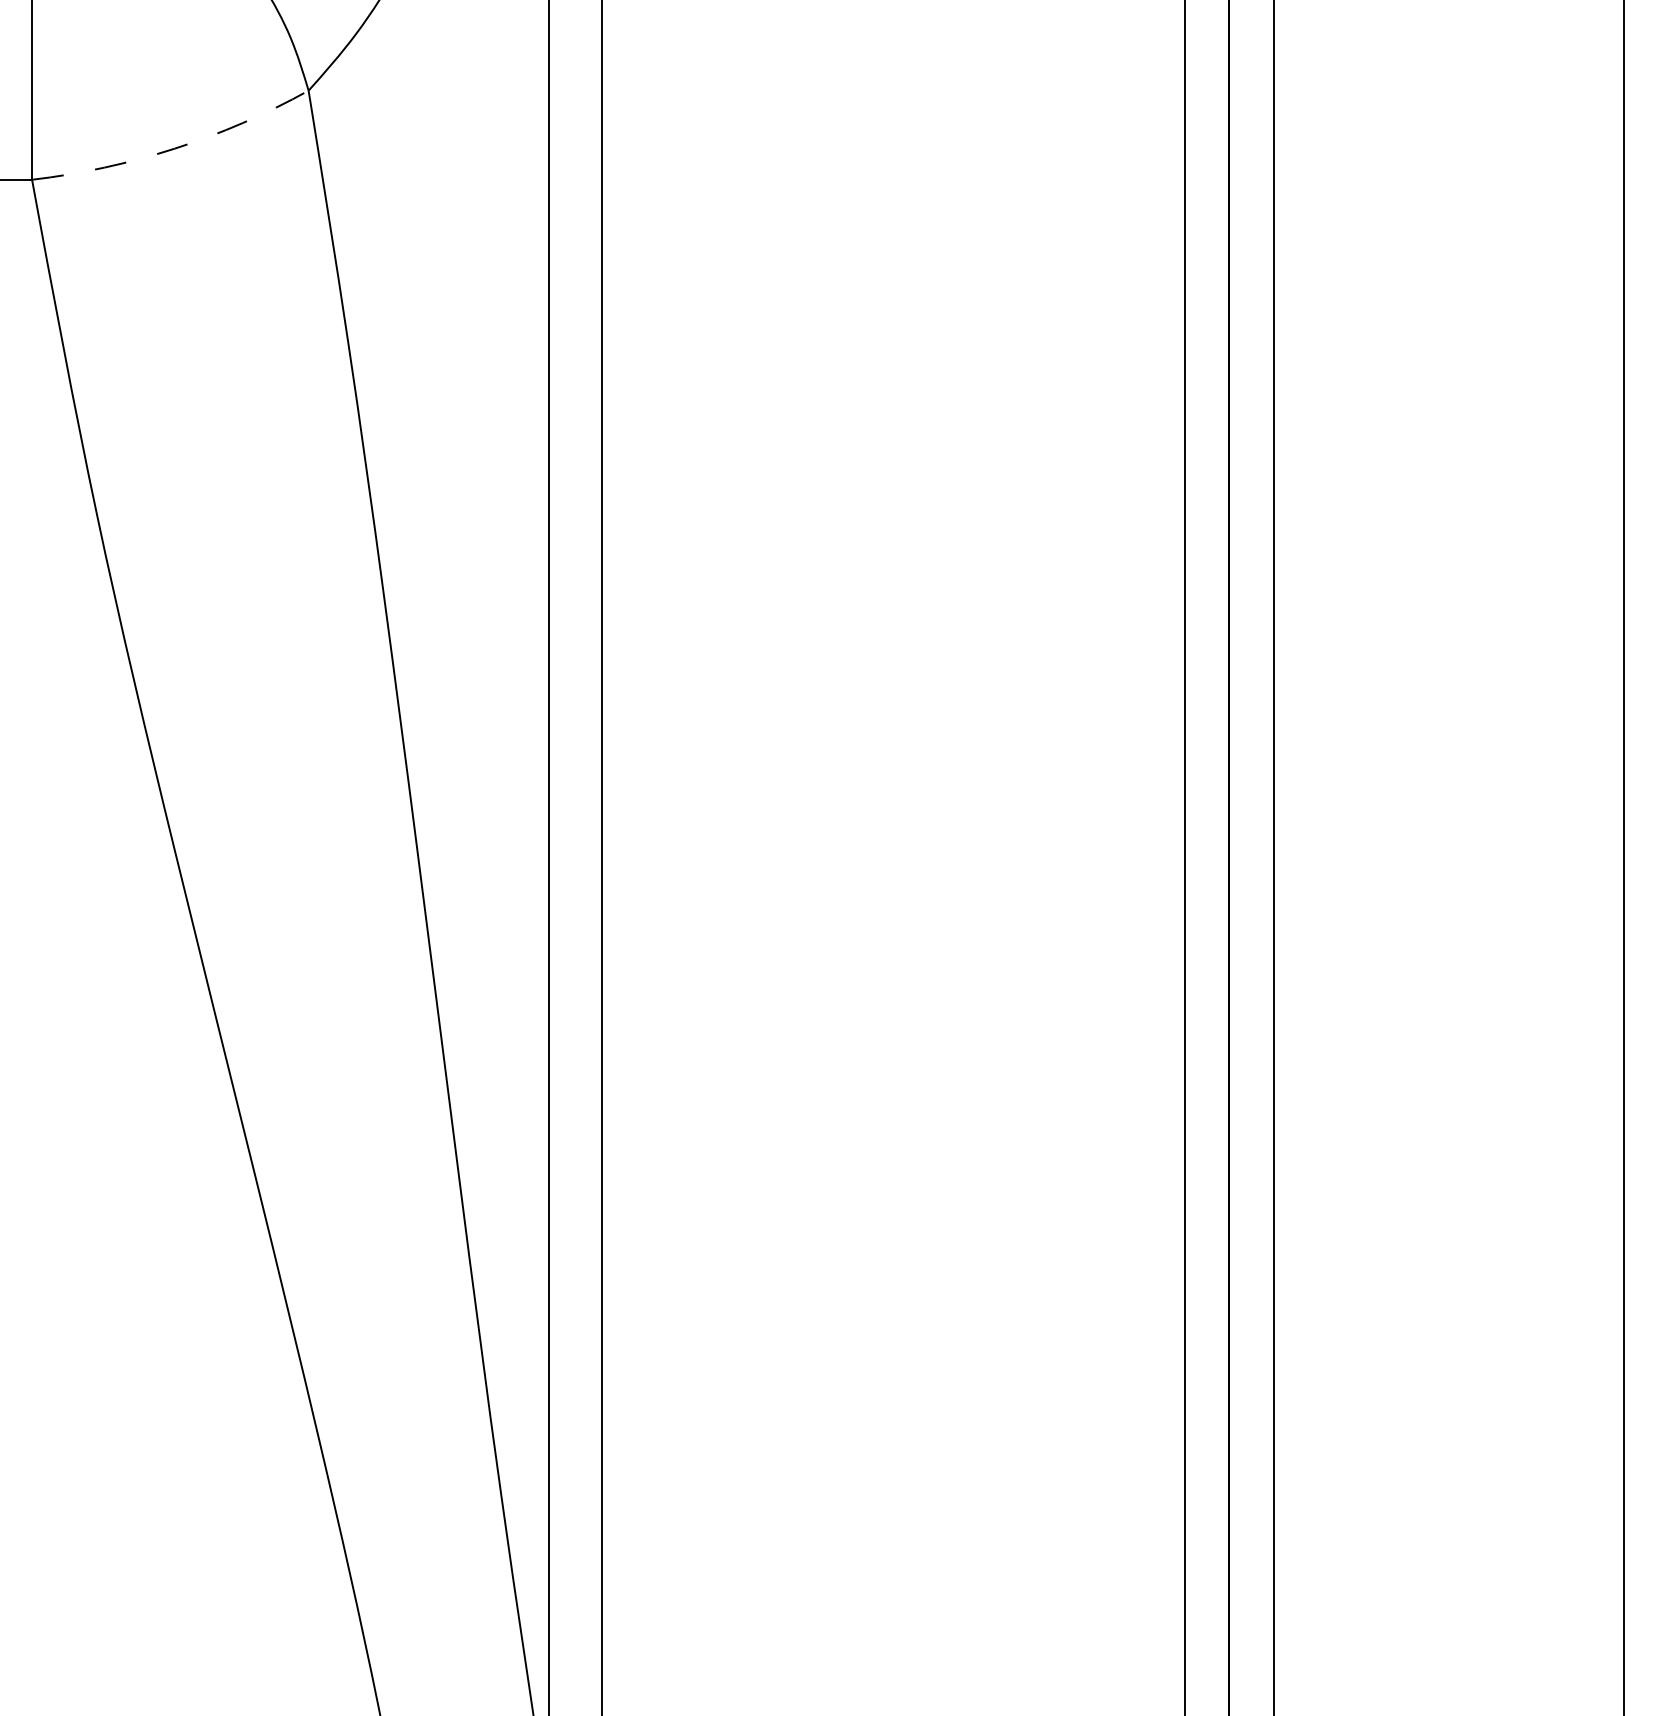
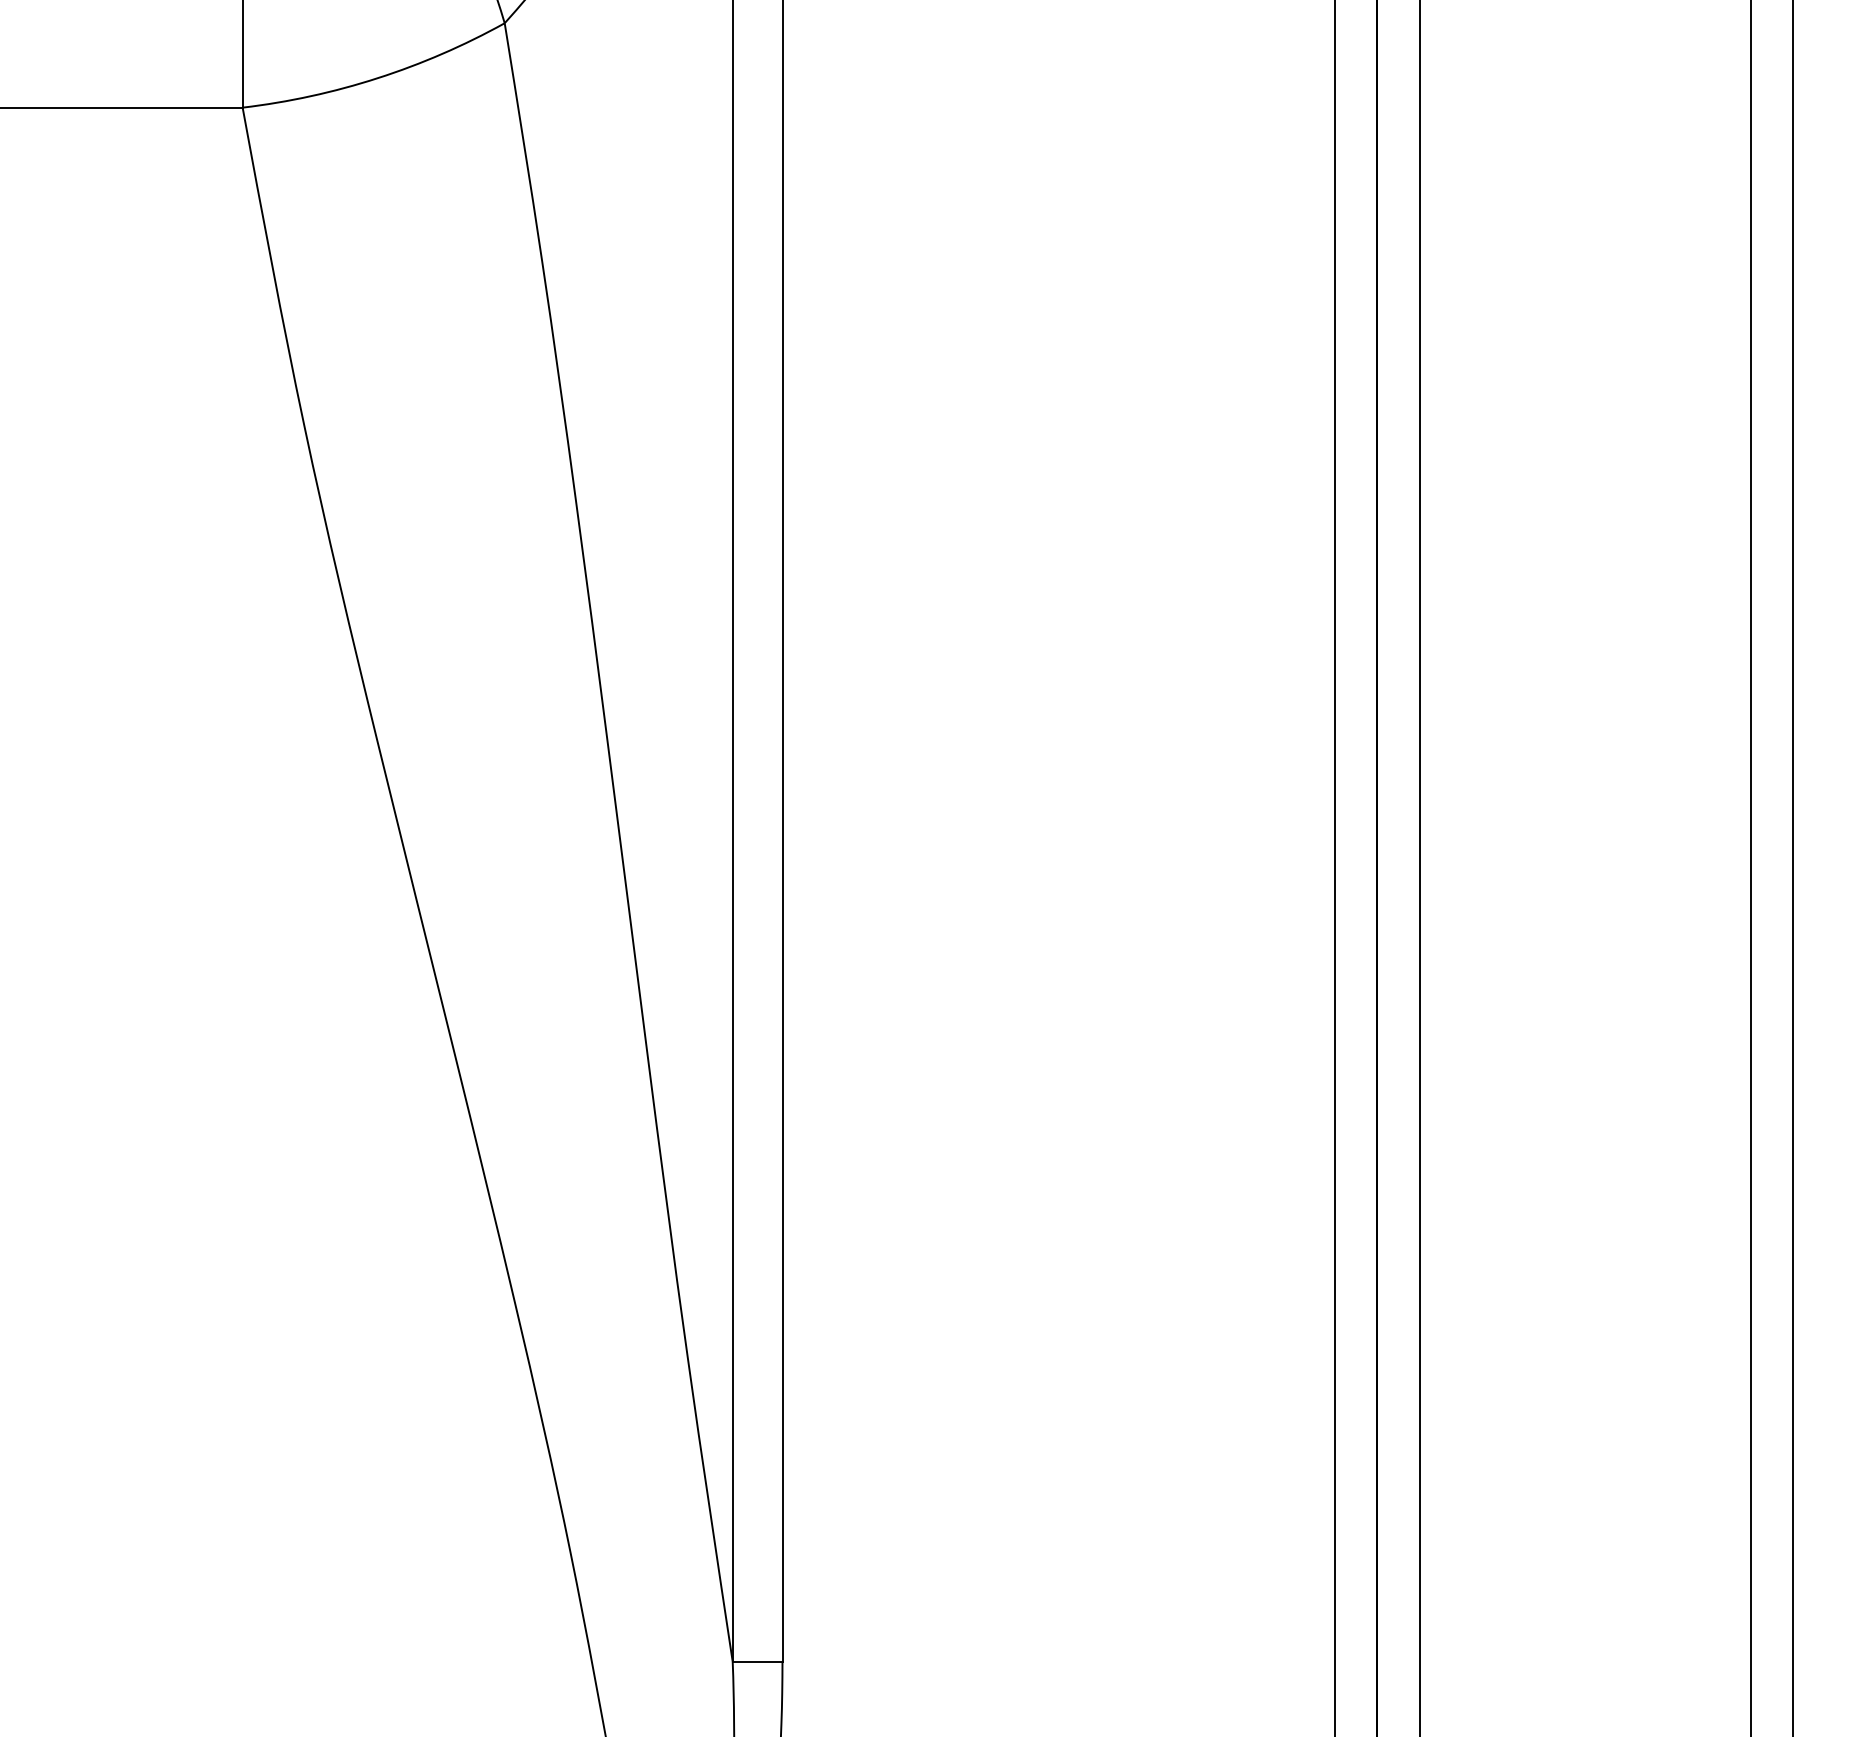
arc: (174, 149) -> (377, 78), dashed -> solid

